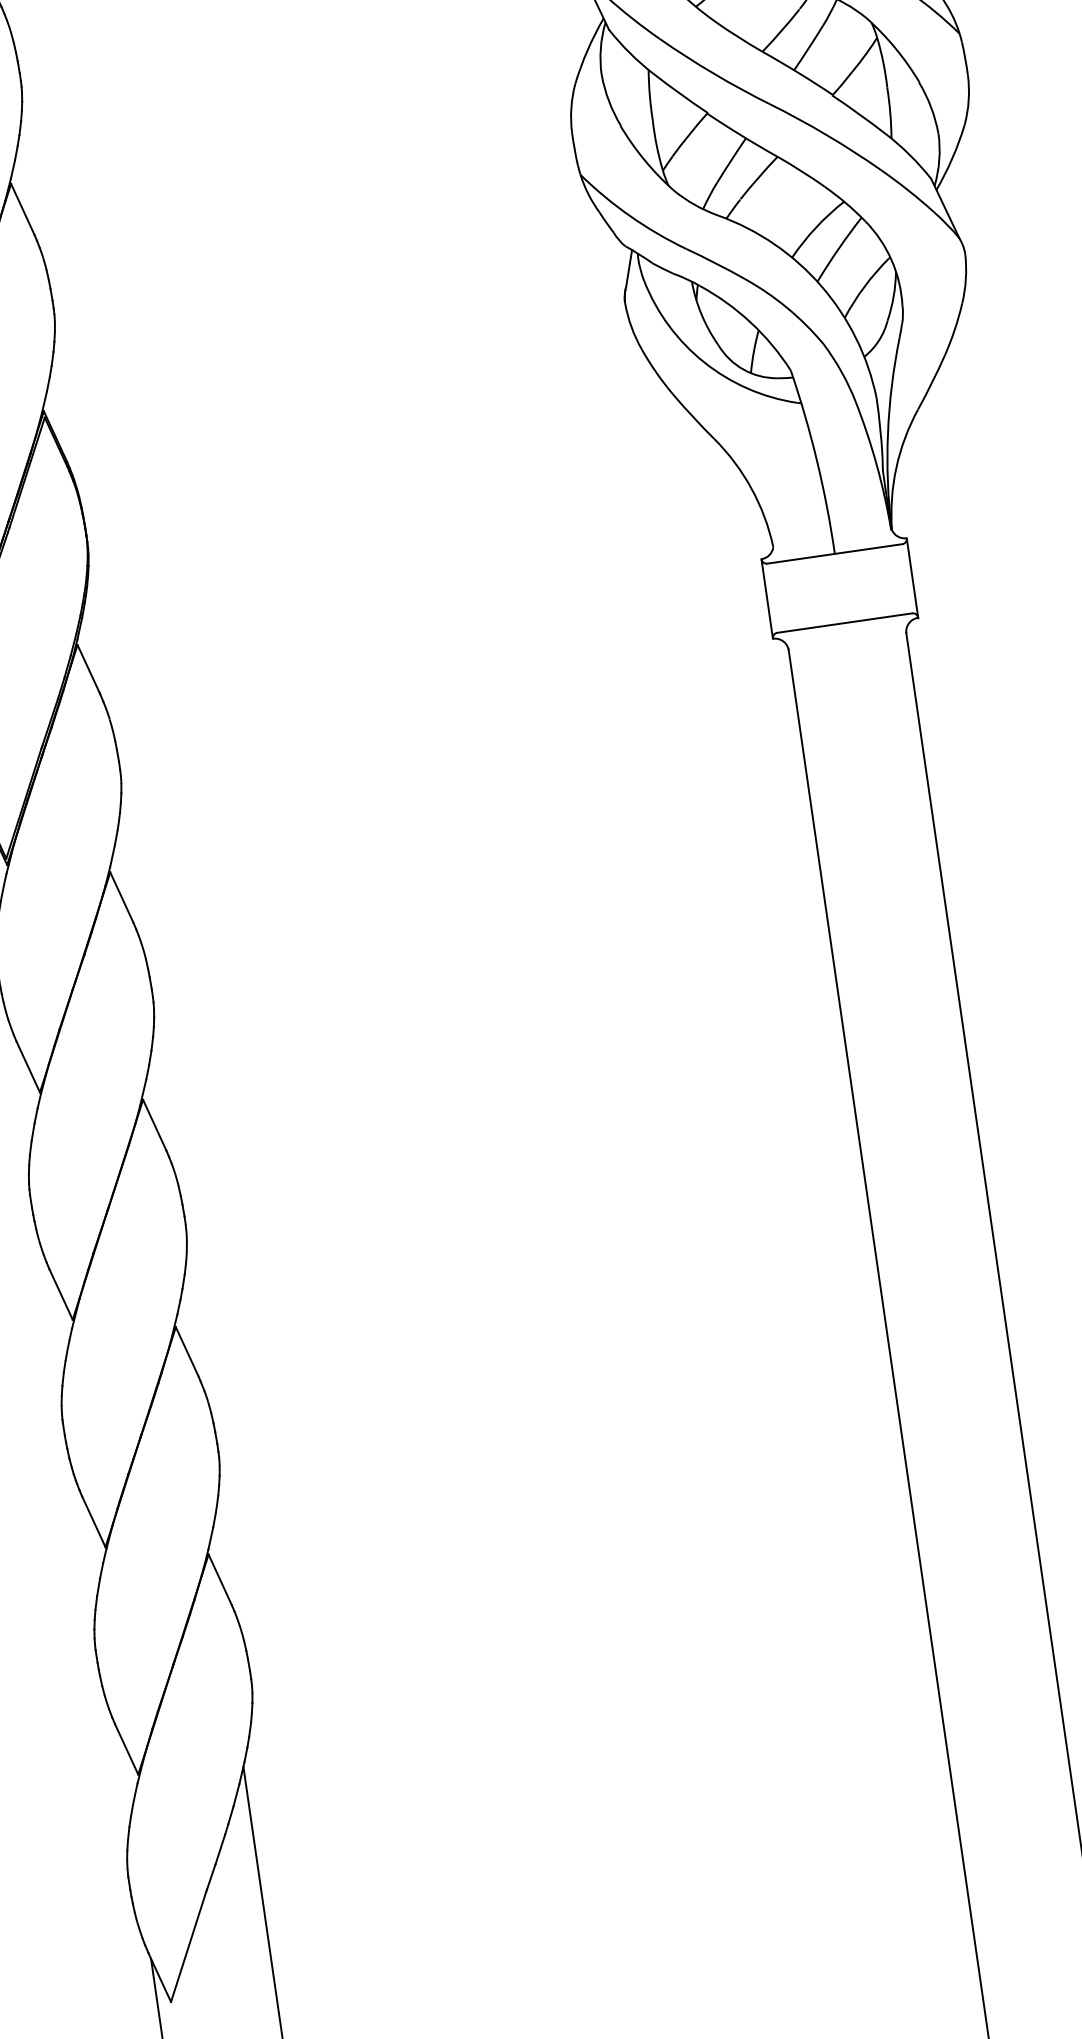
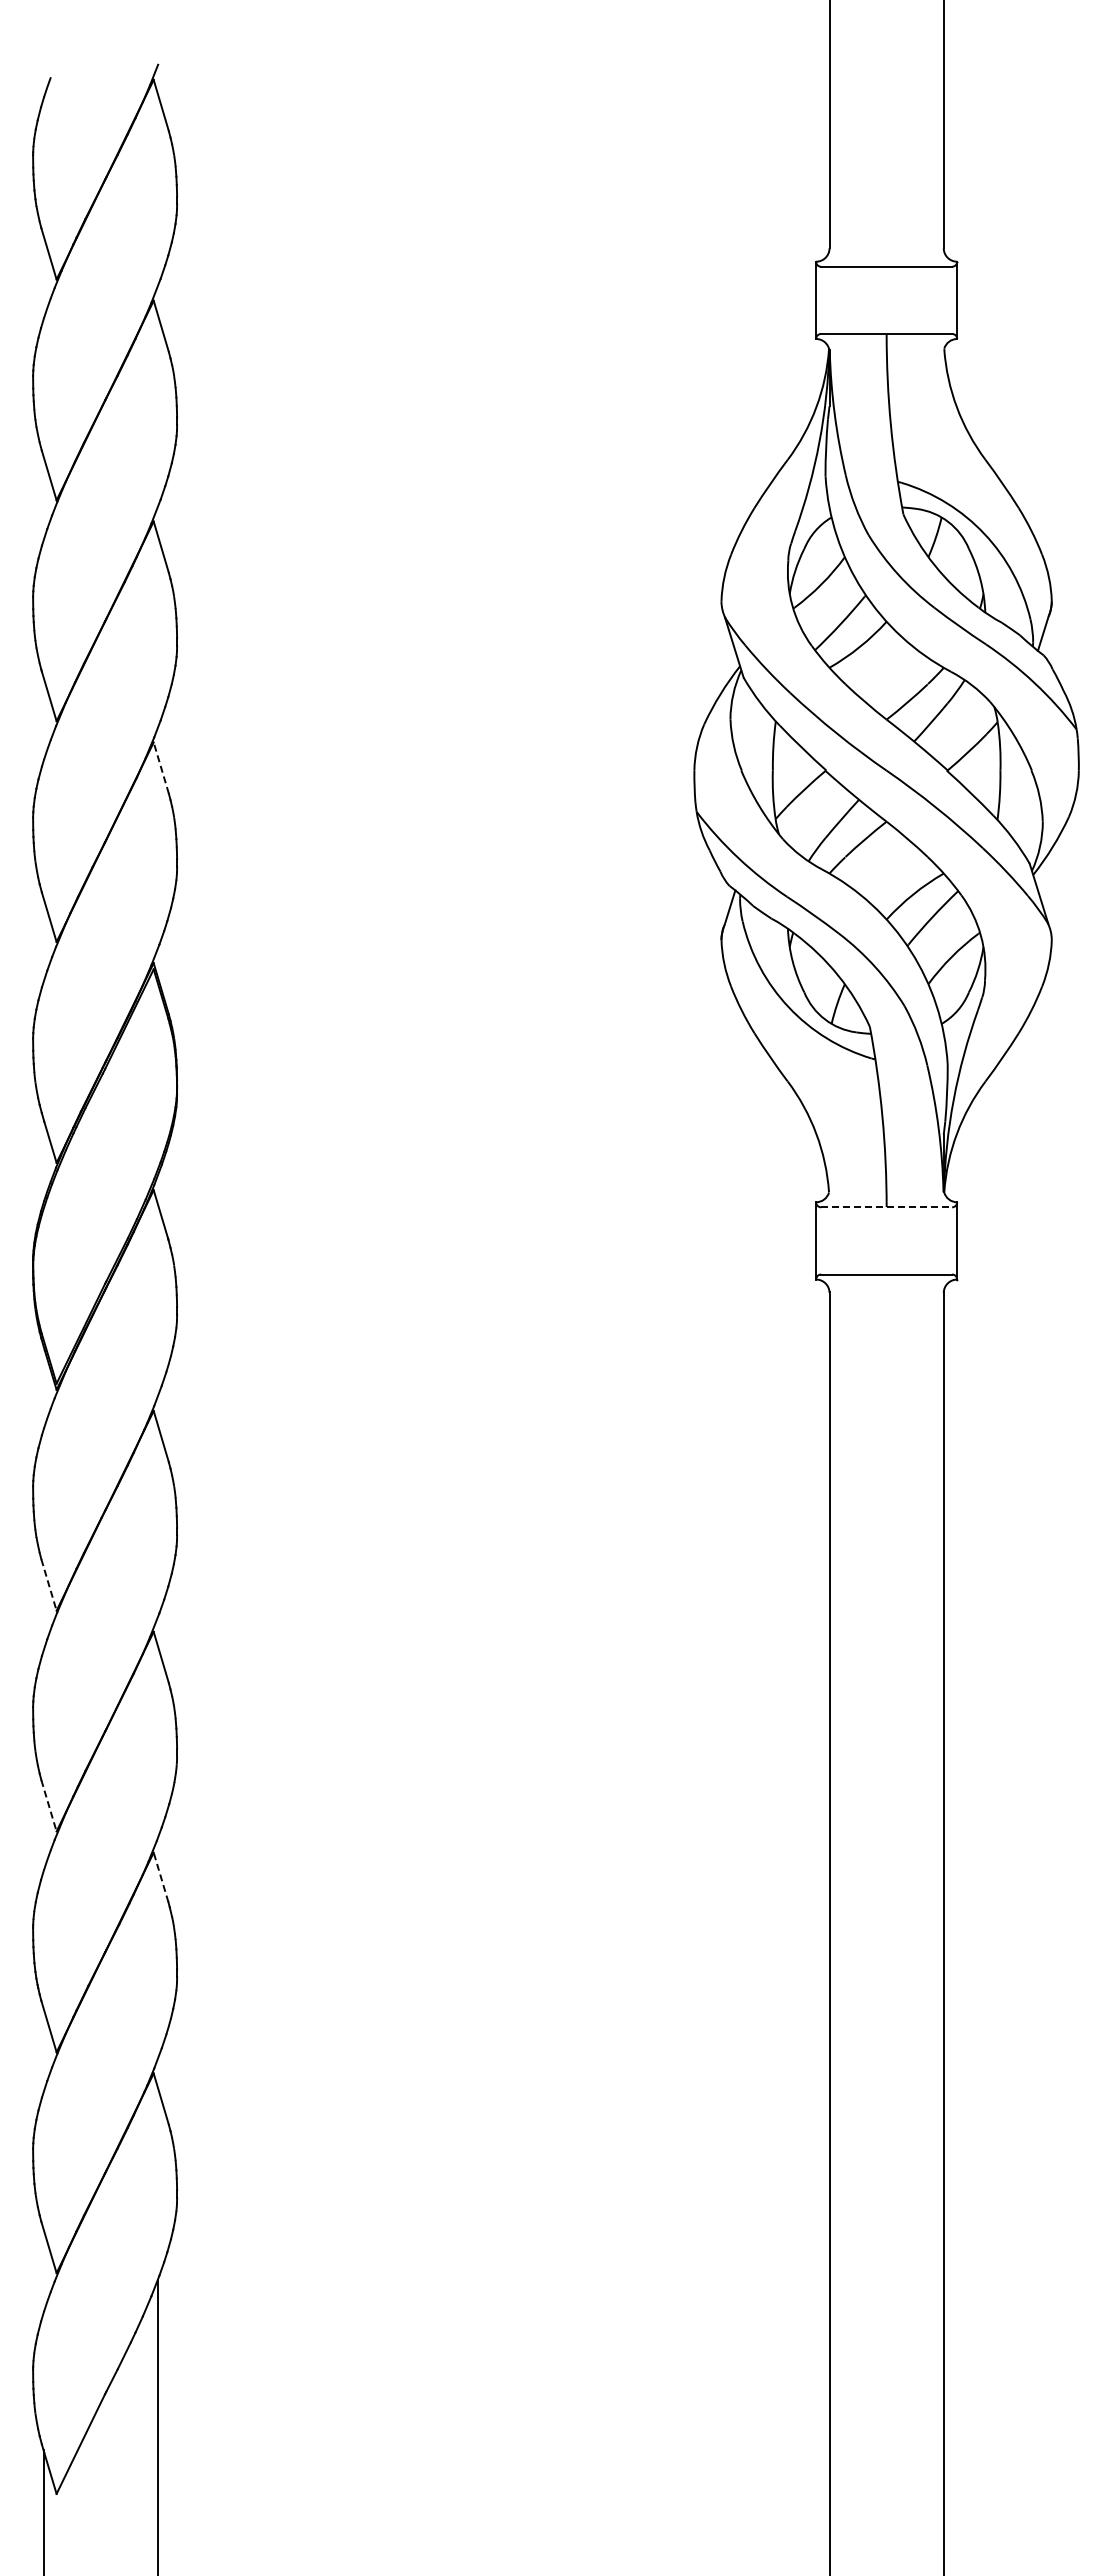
line: (23, 209) -> (161, 768), solid -> dashed
line: (834, 554) -> (886, 1207), solid -> dashed
line: (27, 1066) -> (48, 1584), solid -> dashed
line: (60, 1294) -> (48, 1805), solid -> dashed
line: (187, 1351) -> (161, 1877), solid -> dashed

